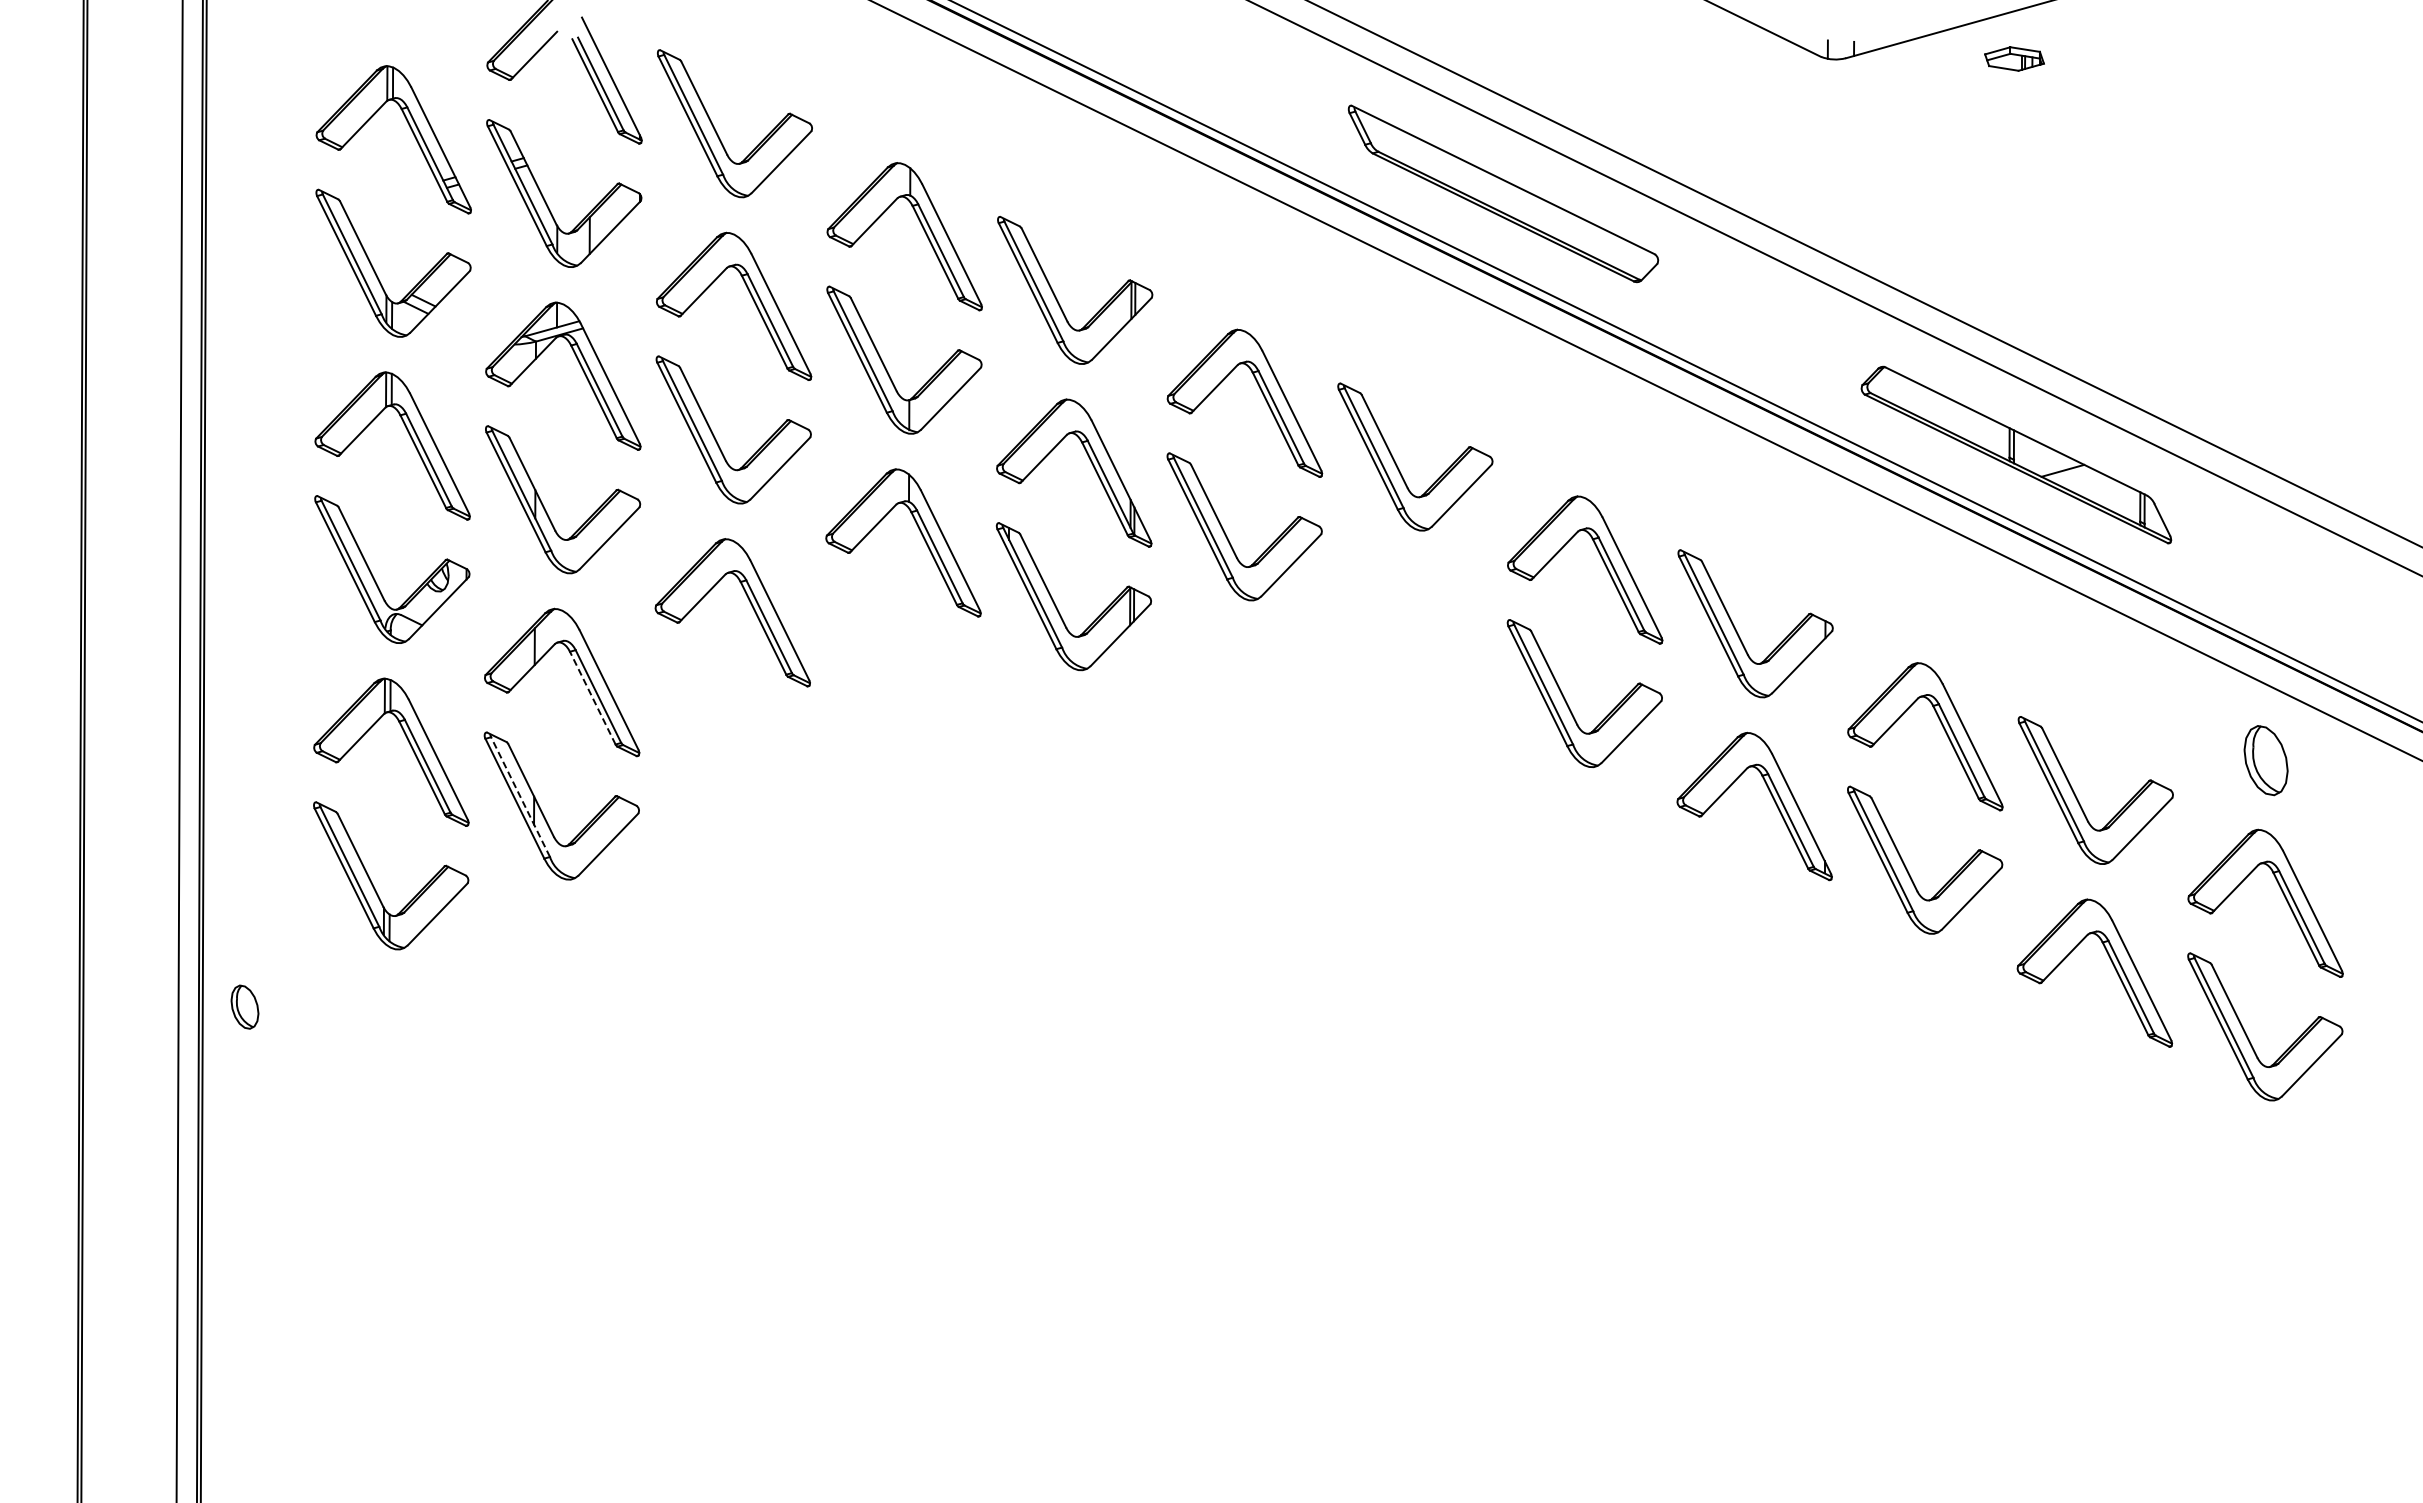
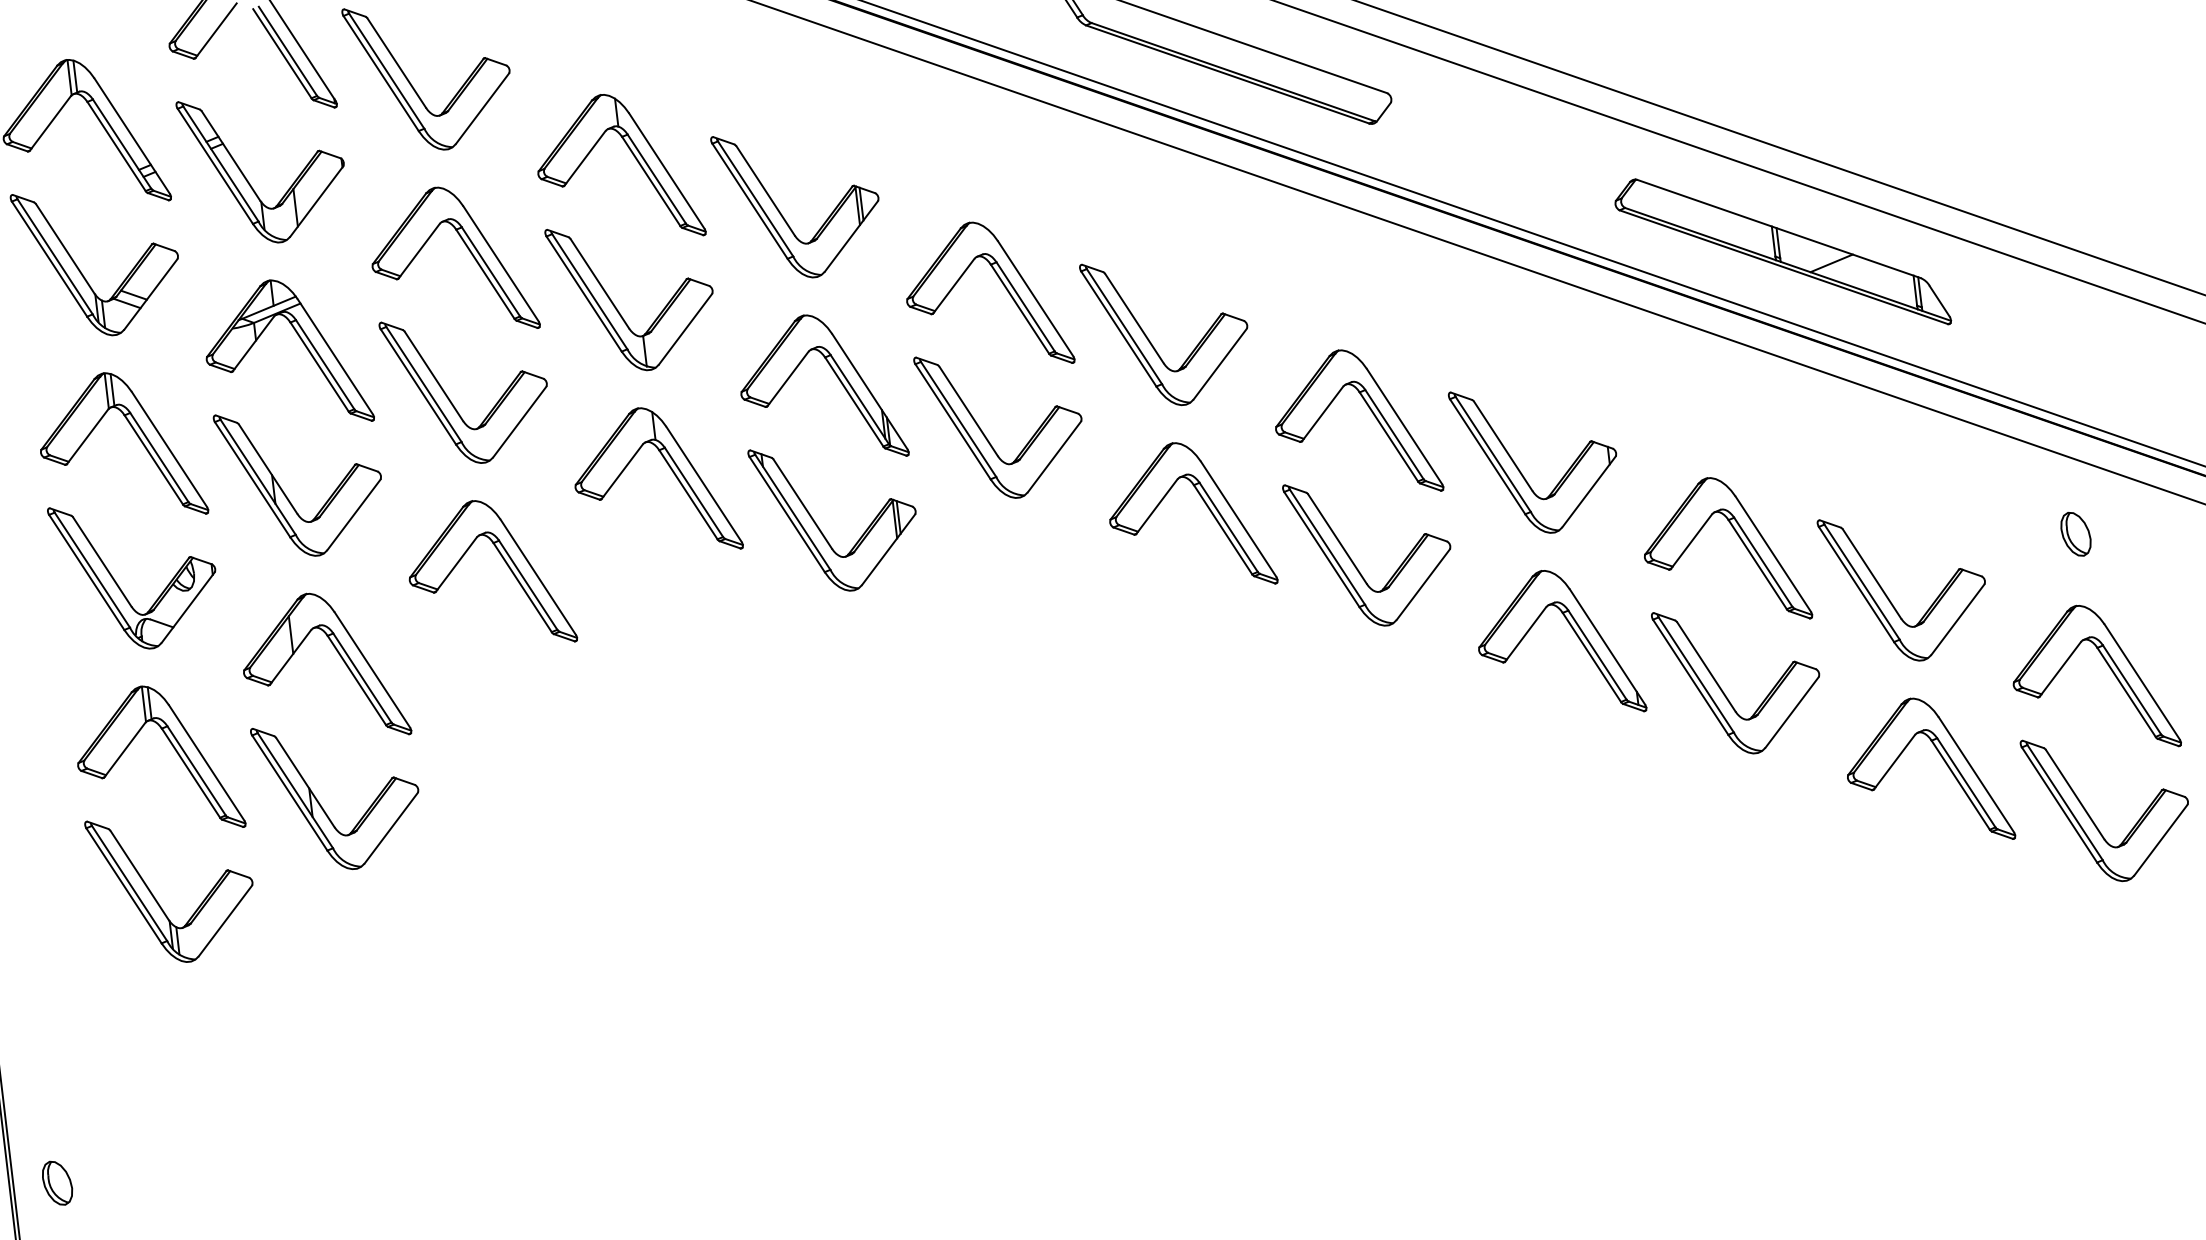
part: (1431, 630) -> (1206, 505), added
line: (592, 698) -> (356, 680), dashed -> solid
part: (2266, 760) -> (2076, 534), size x0.62
line: (520, 797) -> (295, 791), dashed -> solid
part: (244, 1006) -> (56, 1182), moved

